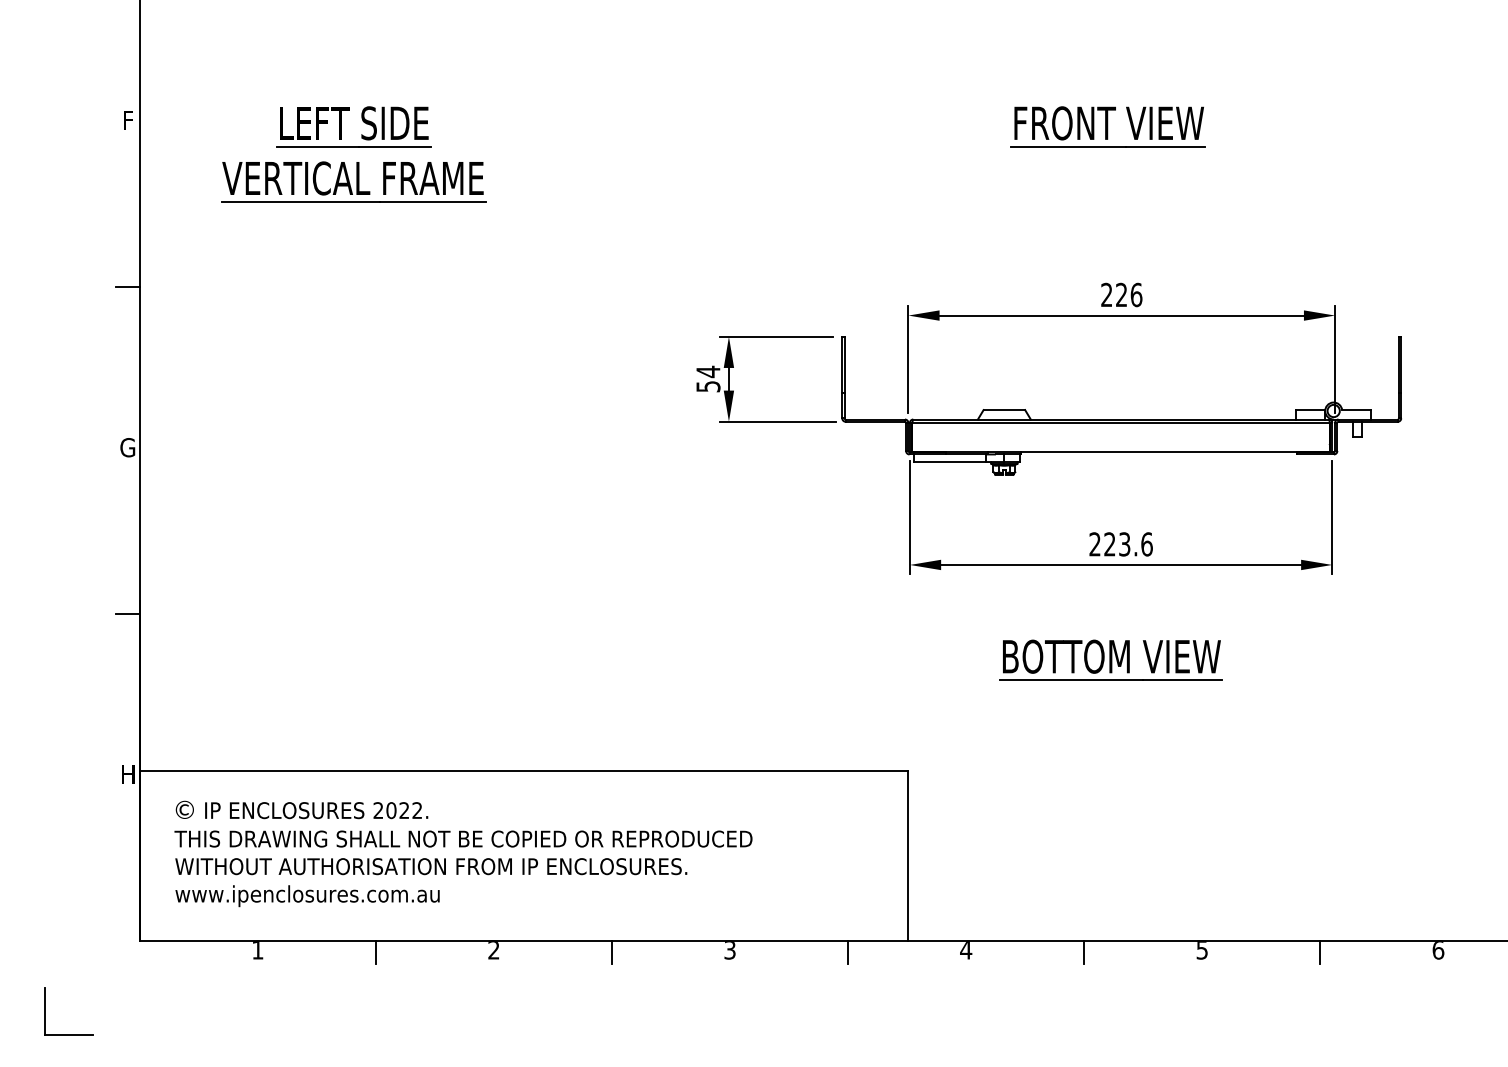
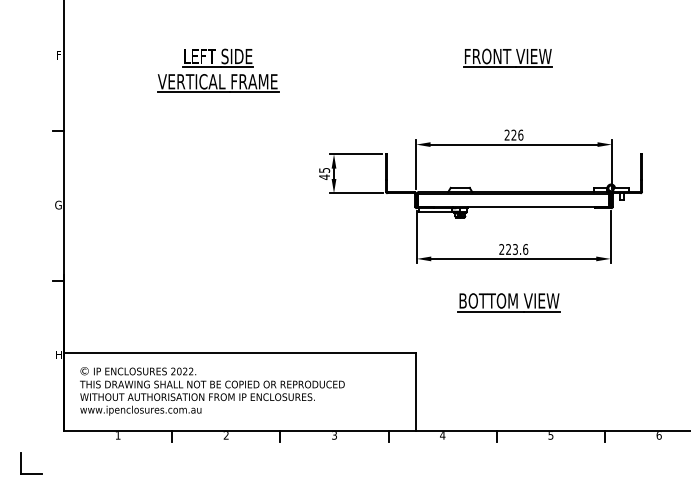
part: (354, 153) -> (218, 70), moved
text: (708, 378) -> (324, 173), 54 -> 45

